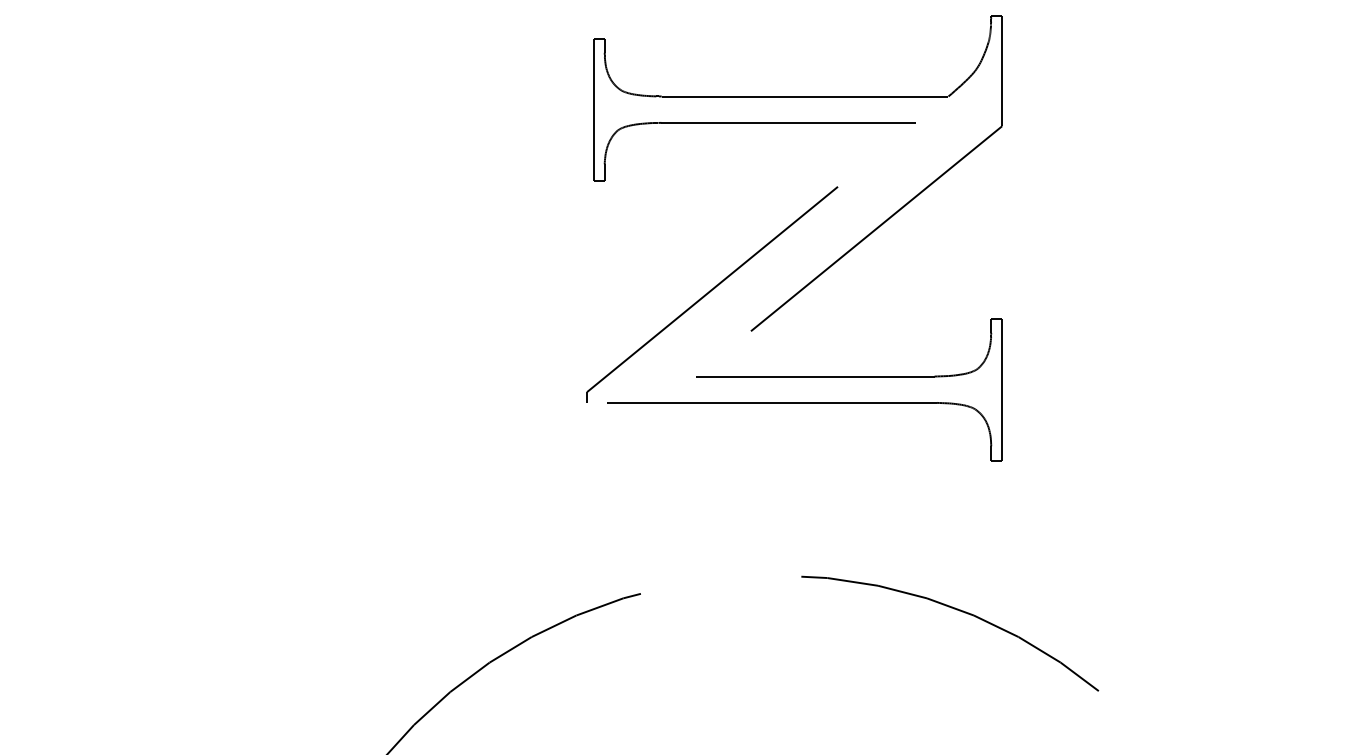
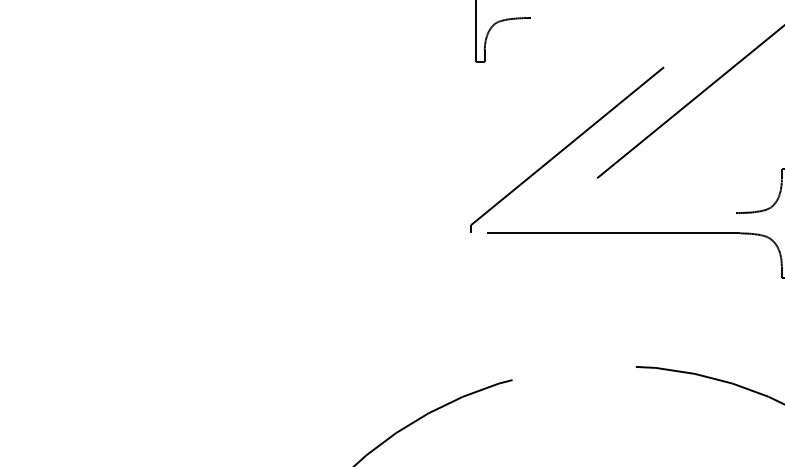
line: (790, 122) -> (627, 17), removed
line: (813, 376) -> (645, 213), removed

